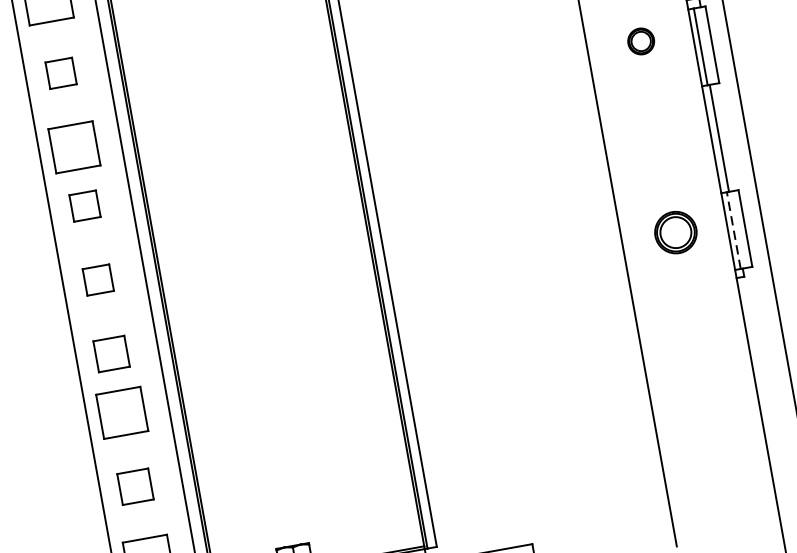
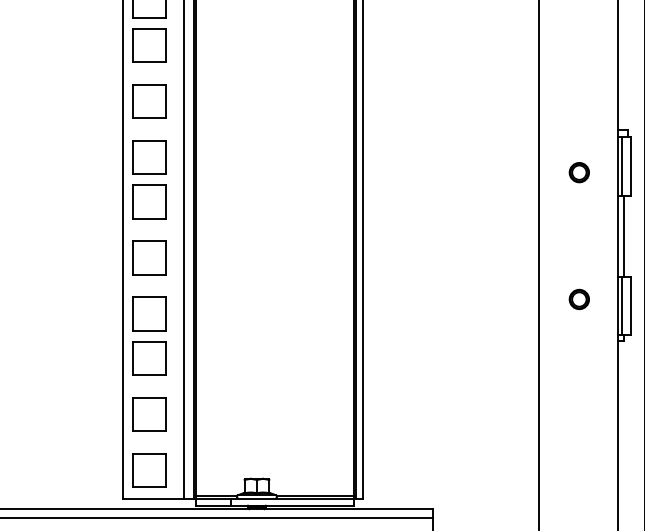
part: (640, 41) -> (578, 172), moved
part: (61, 73) -> (149, 101), size x1.67
part: (84, 205) -> (149, 201), size x1.67
line: (733, 230) -> (622, 305), dashed -> solid
part: (674, 232) -> (578, 299), size x0.62
part: (98, 279) -> (149, 257), size x1.67
part: (111, 353) -> (149, 313), size x1.43
part: (135, 486) -> (149, 414), size x1.43

